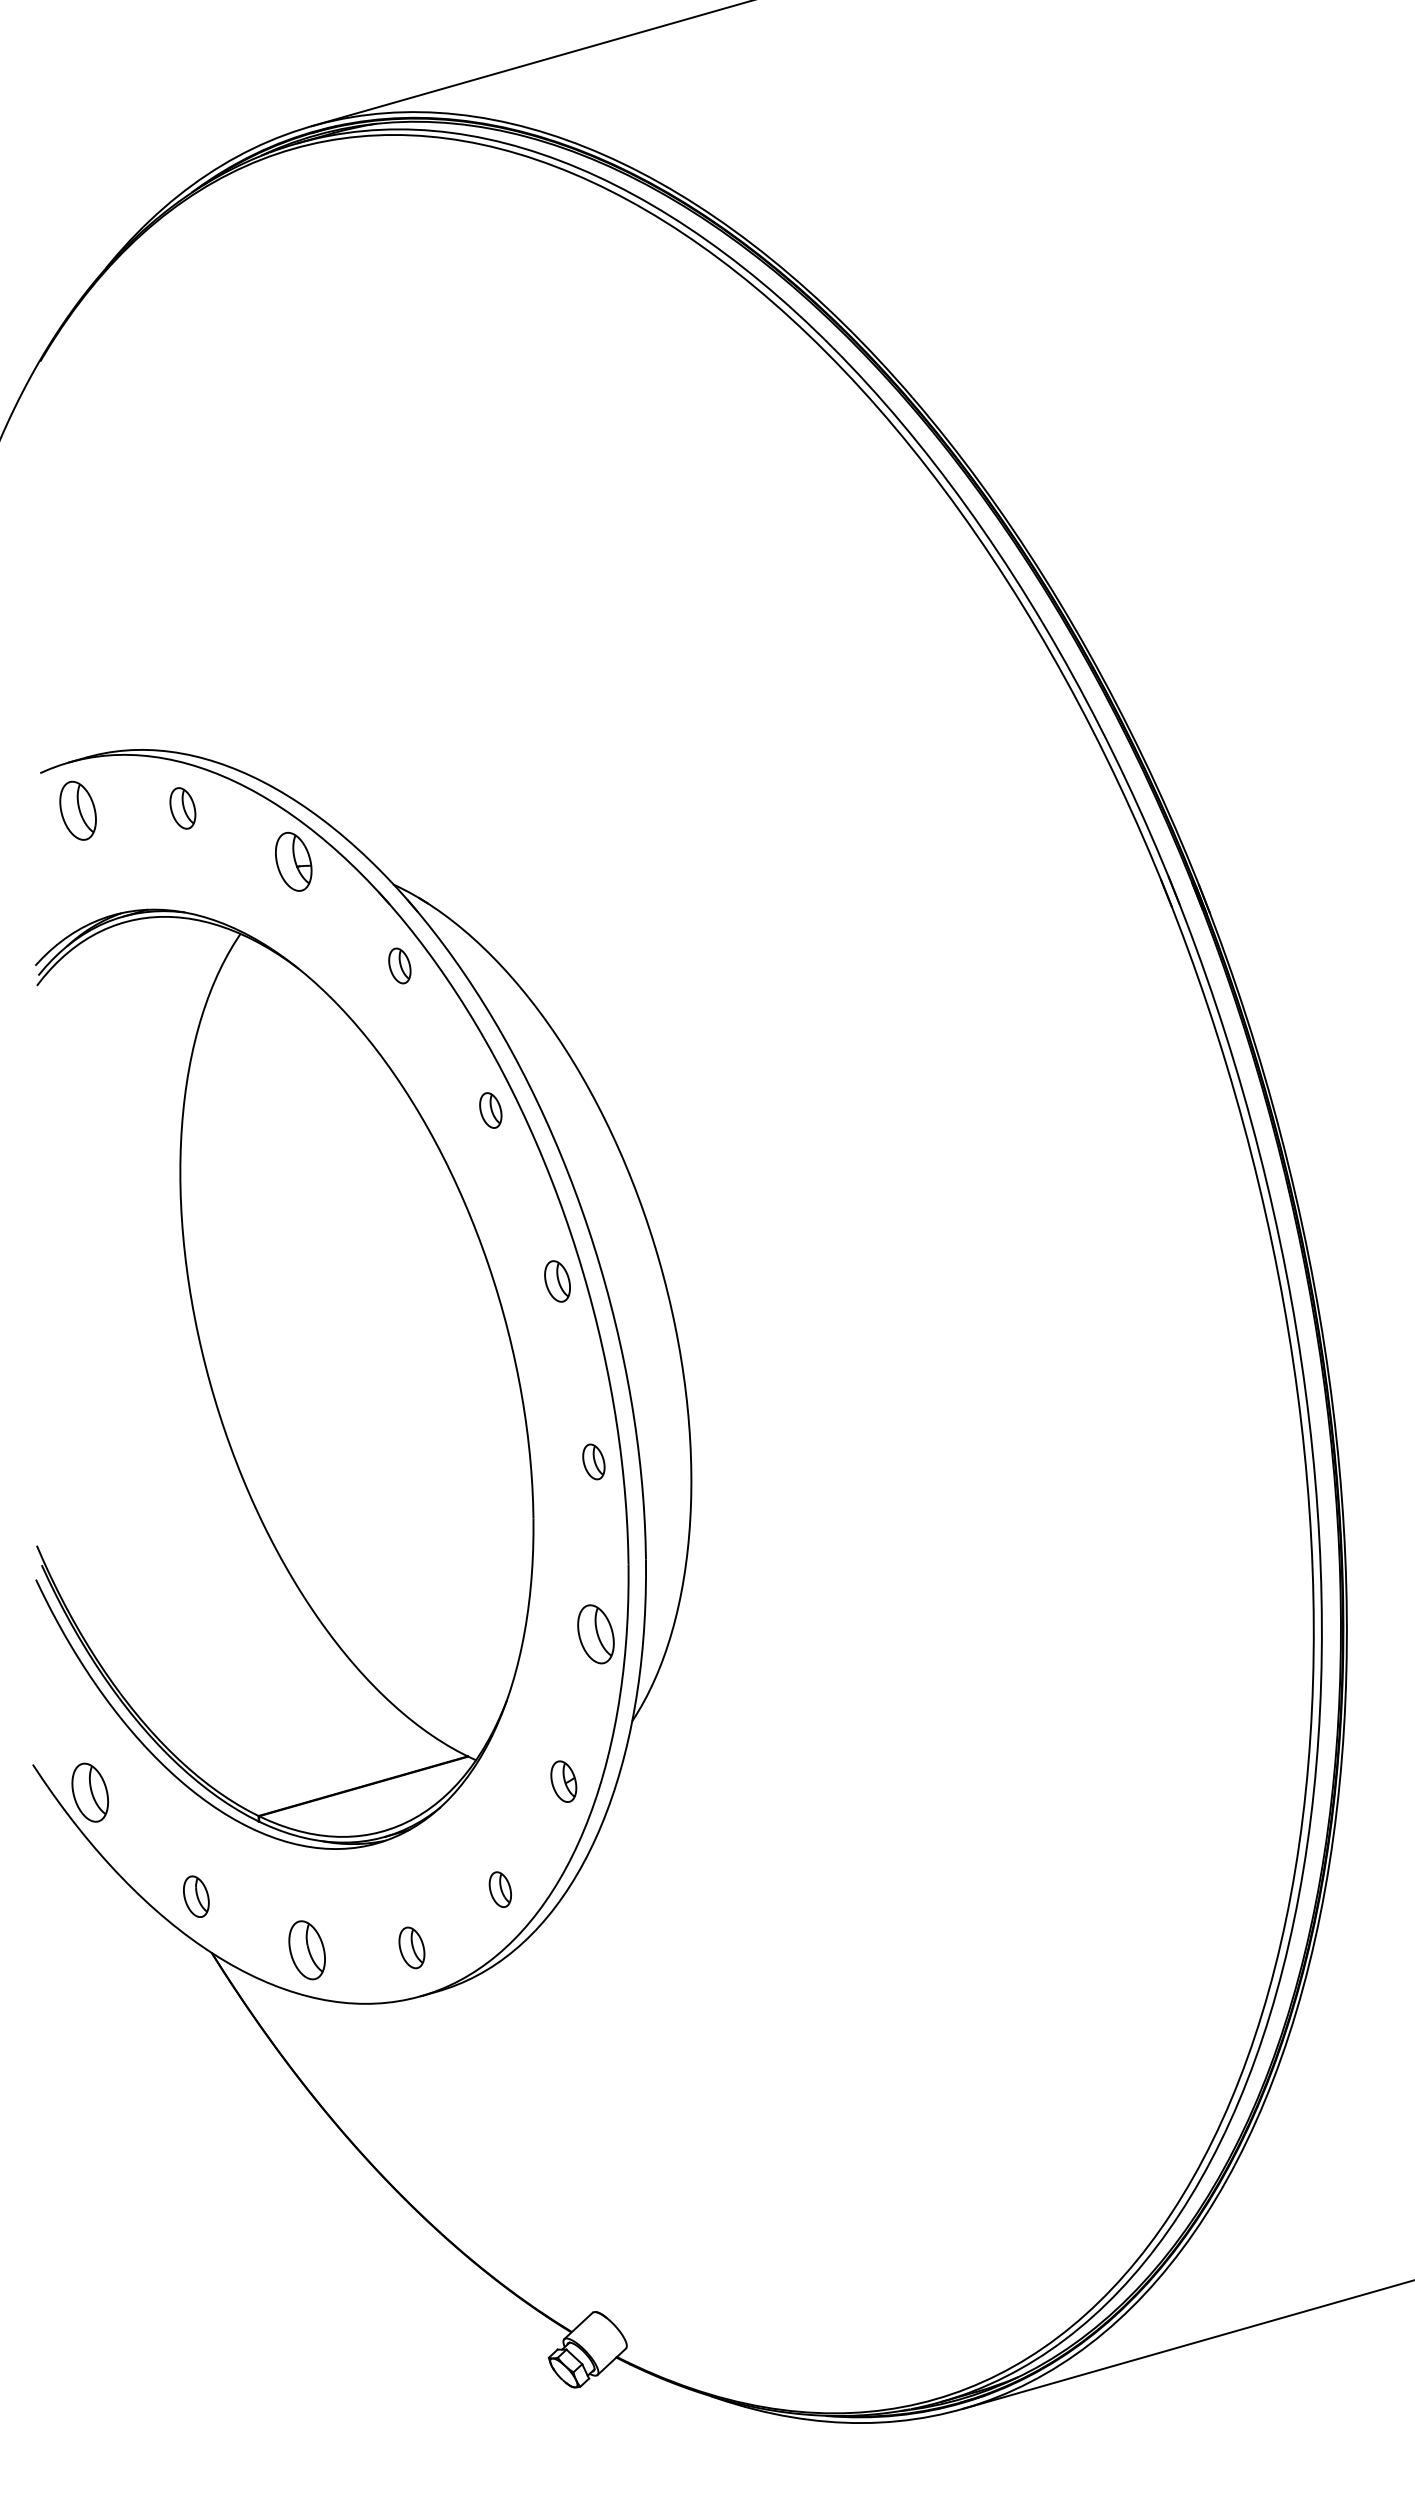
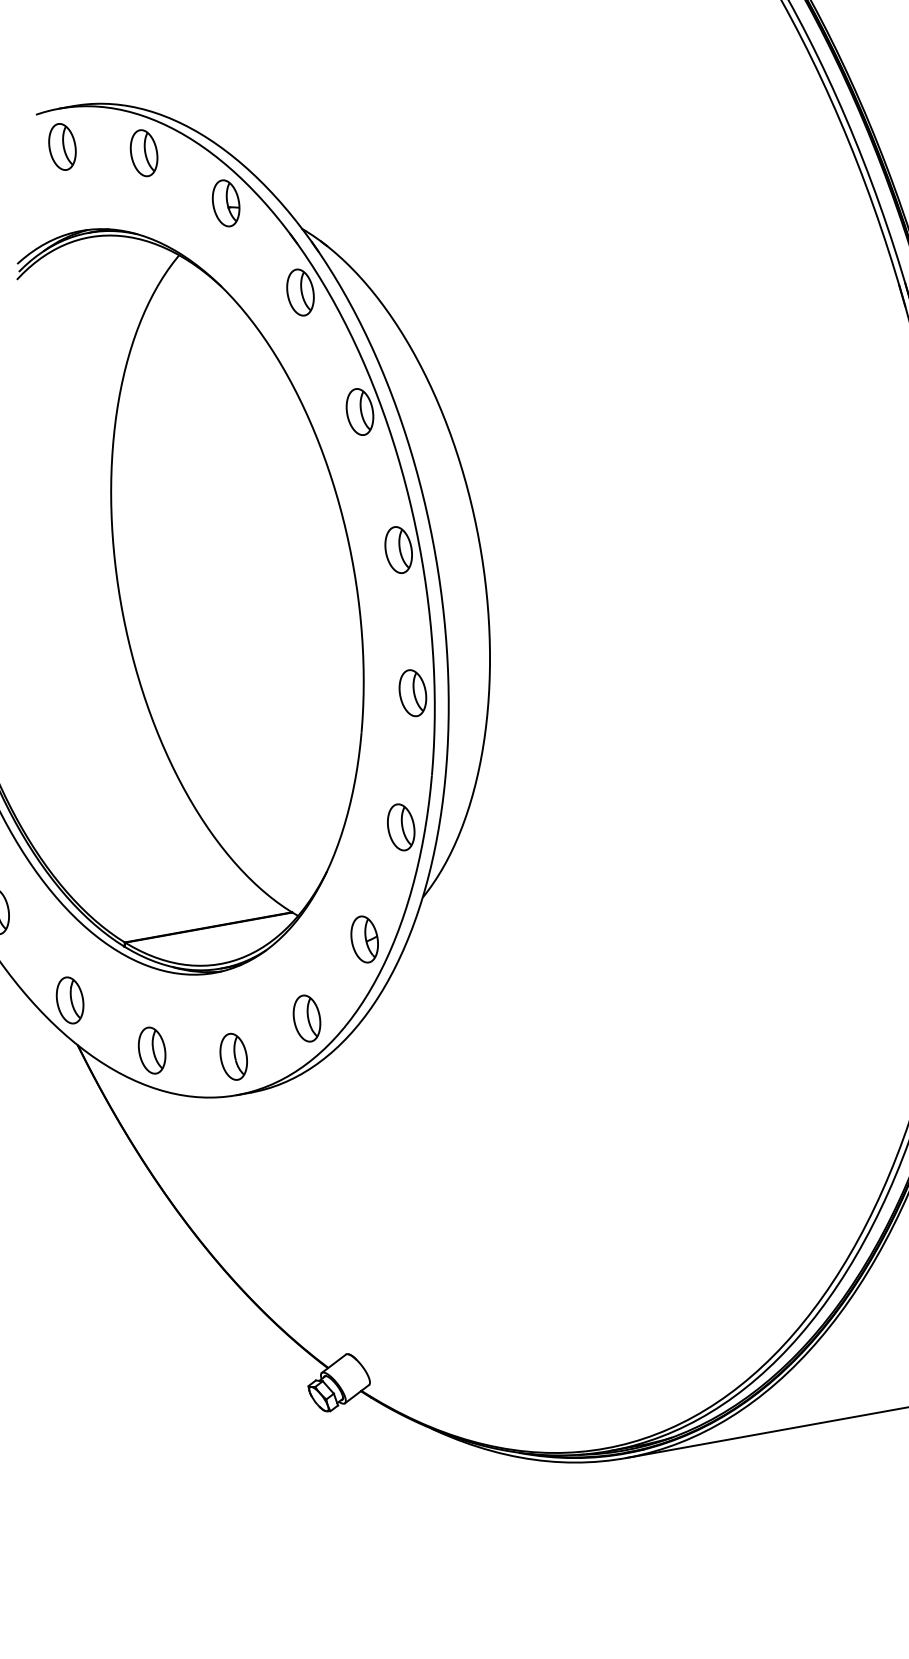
part: (182, 808) -> (143, 153), size x1.43
part: (399, 965) -> (300, 292), size x1.67
part: (490, 1110) -> (359, 411), size x1.67
part: (557, 1281) -> (398, 550), size x1.43
part: (593, 1461) -> (412, 692), size x1.67
part: (563, 1781) -> (364, 939), size x1.43
part: (500, 1889) -> (307, 1018), size x1.67
part: (196, 1896) -> (70, 1000), size x1.43
part: (411, 1947) -> (233, 1056), size x1.43

